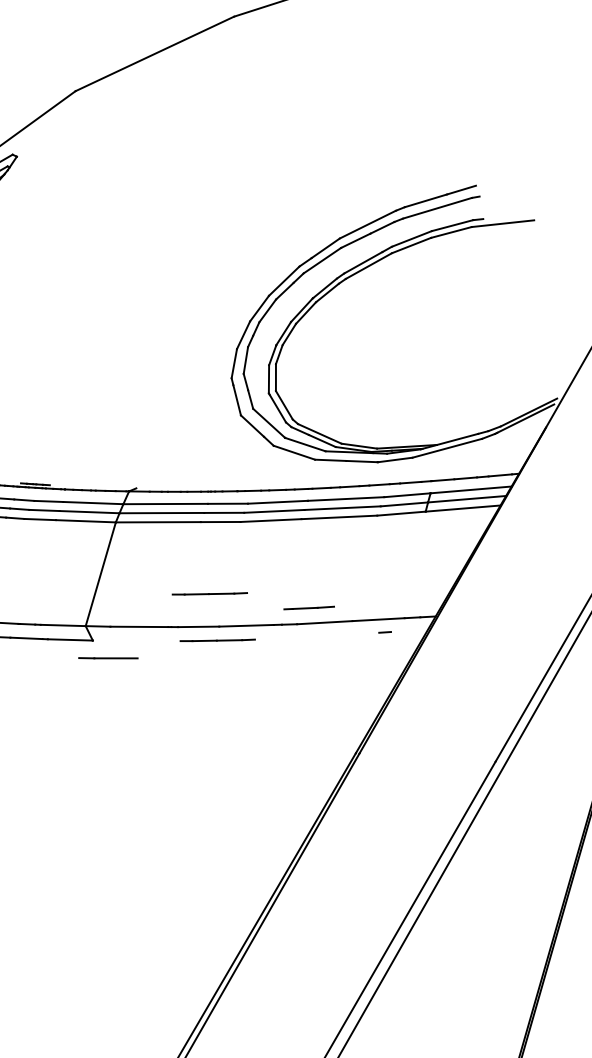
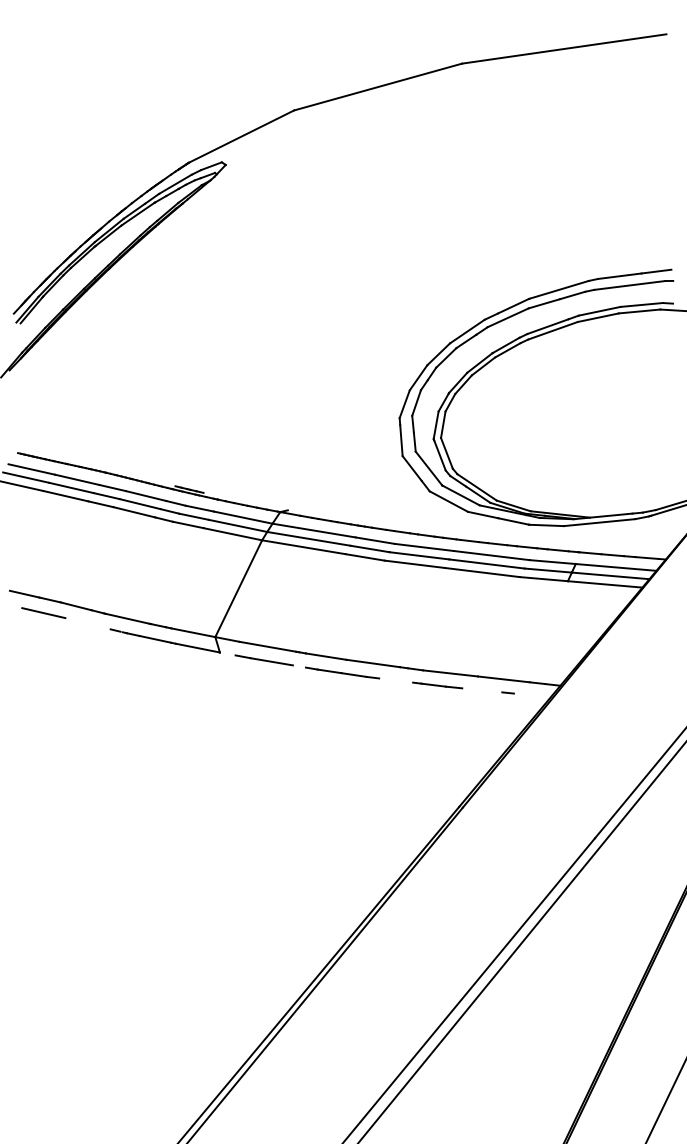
line: (209, 593) -> (342, 625), removed
line: (309, 608) -> (437, 685), moved
line: (107, 658) -> (263, 660), moved

